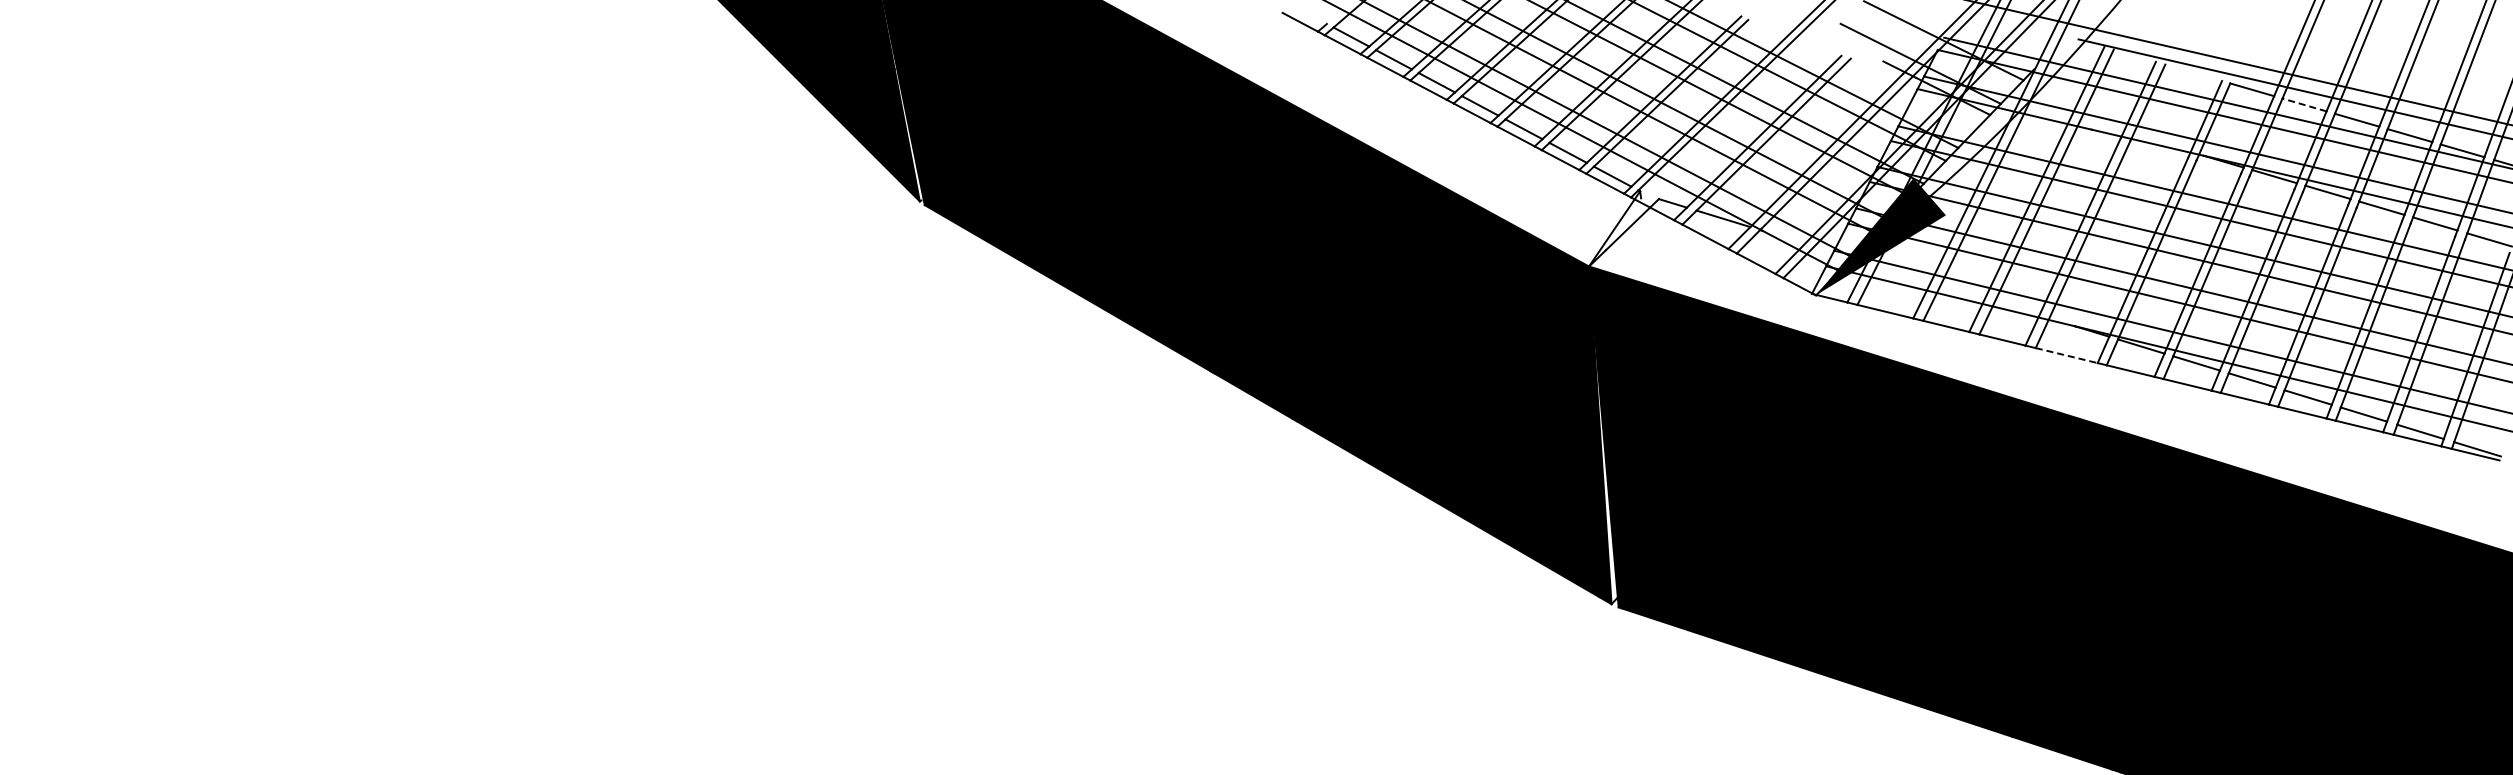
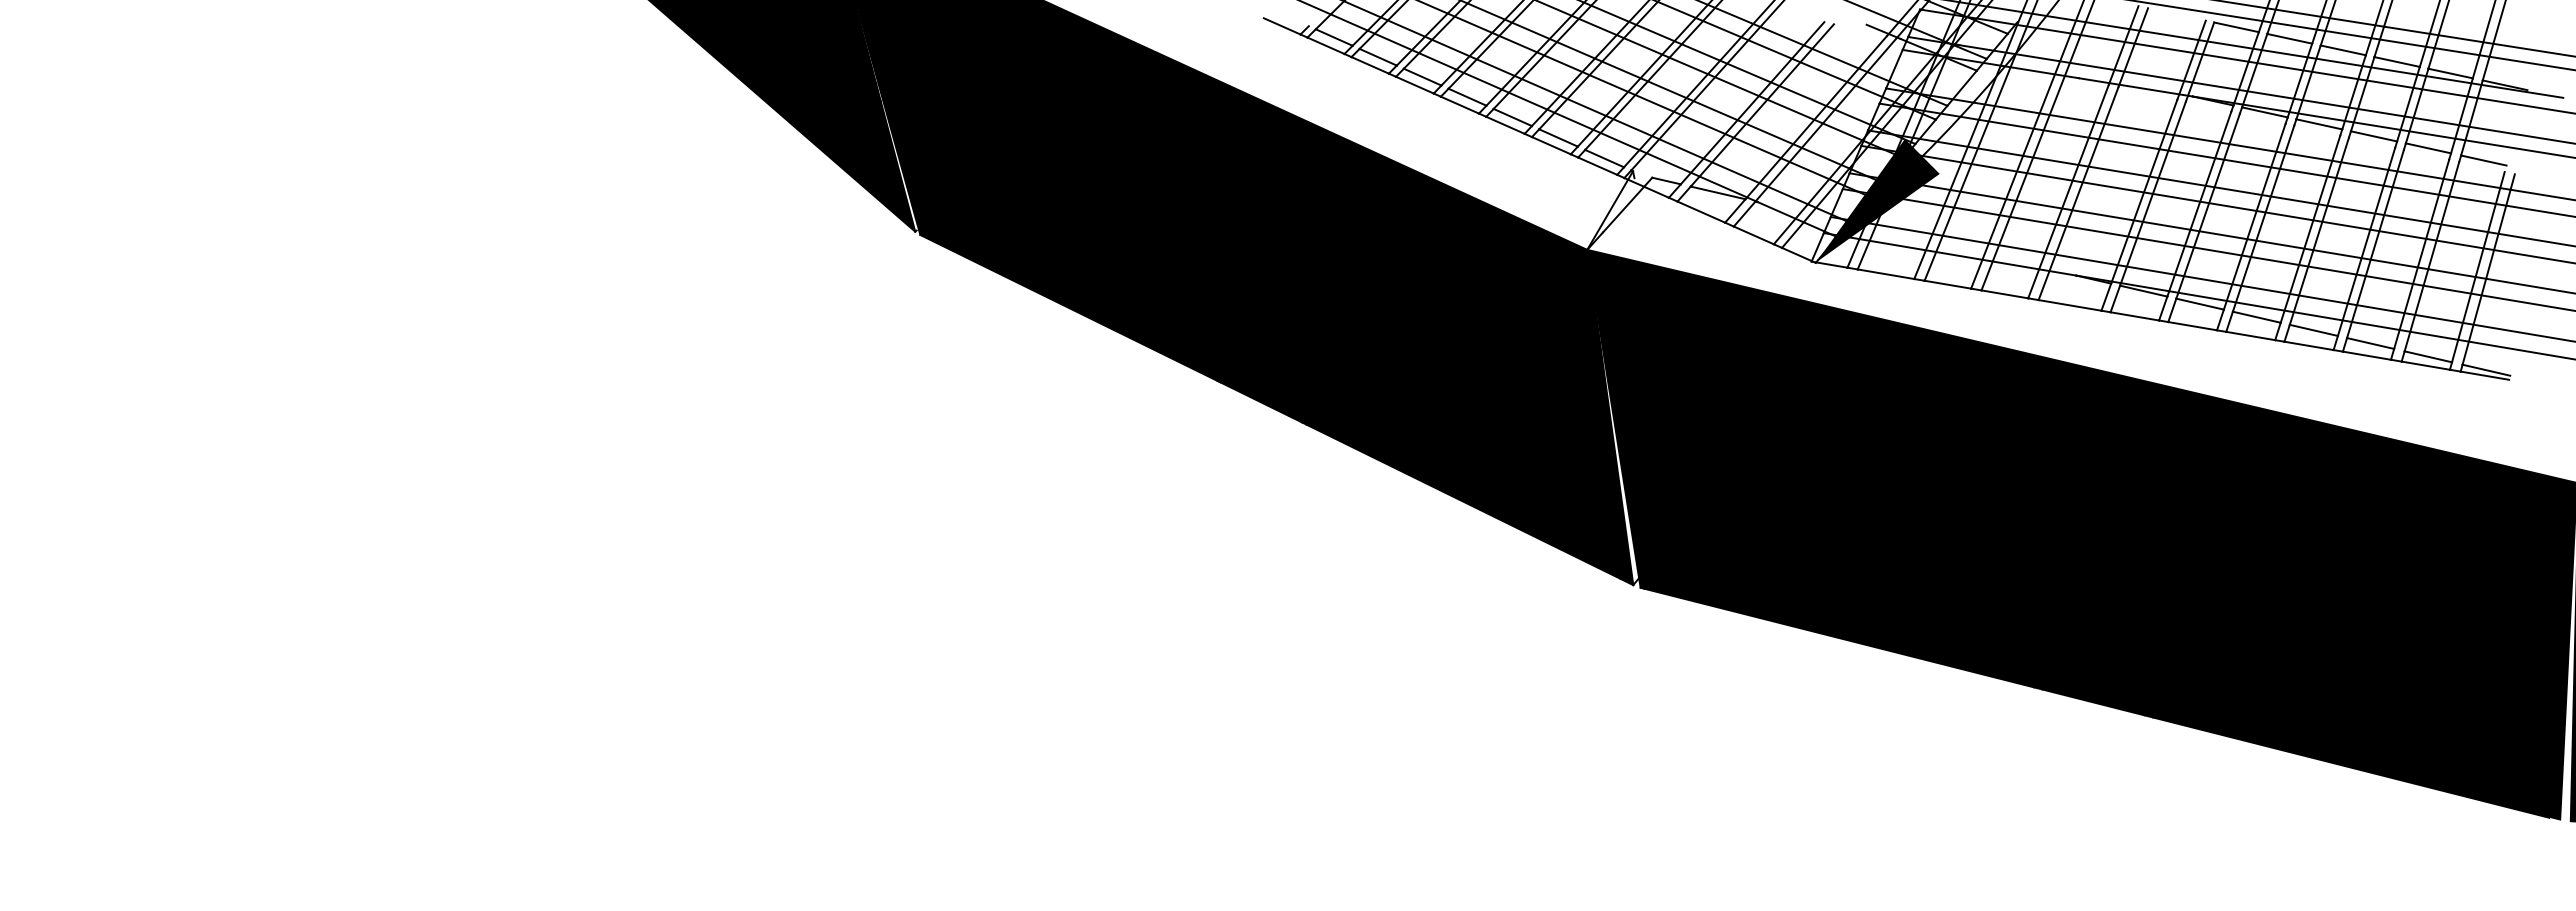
line: (2304, 104) -> (2289, 38), dashed -> solid
line: (2067, 355) -> (2070, 305), dashed -> solid

